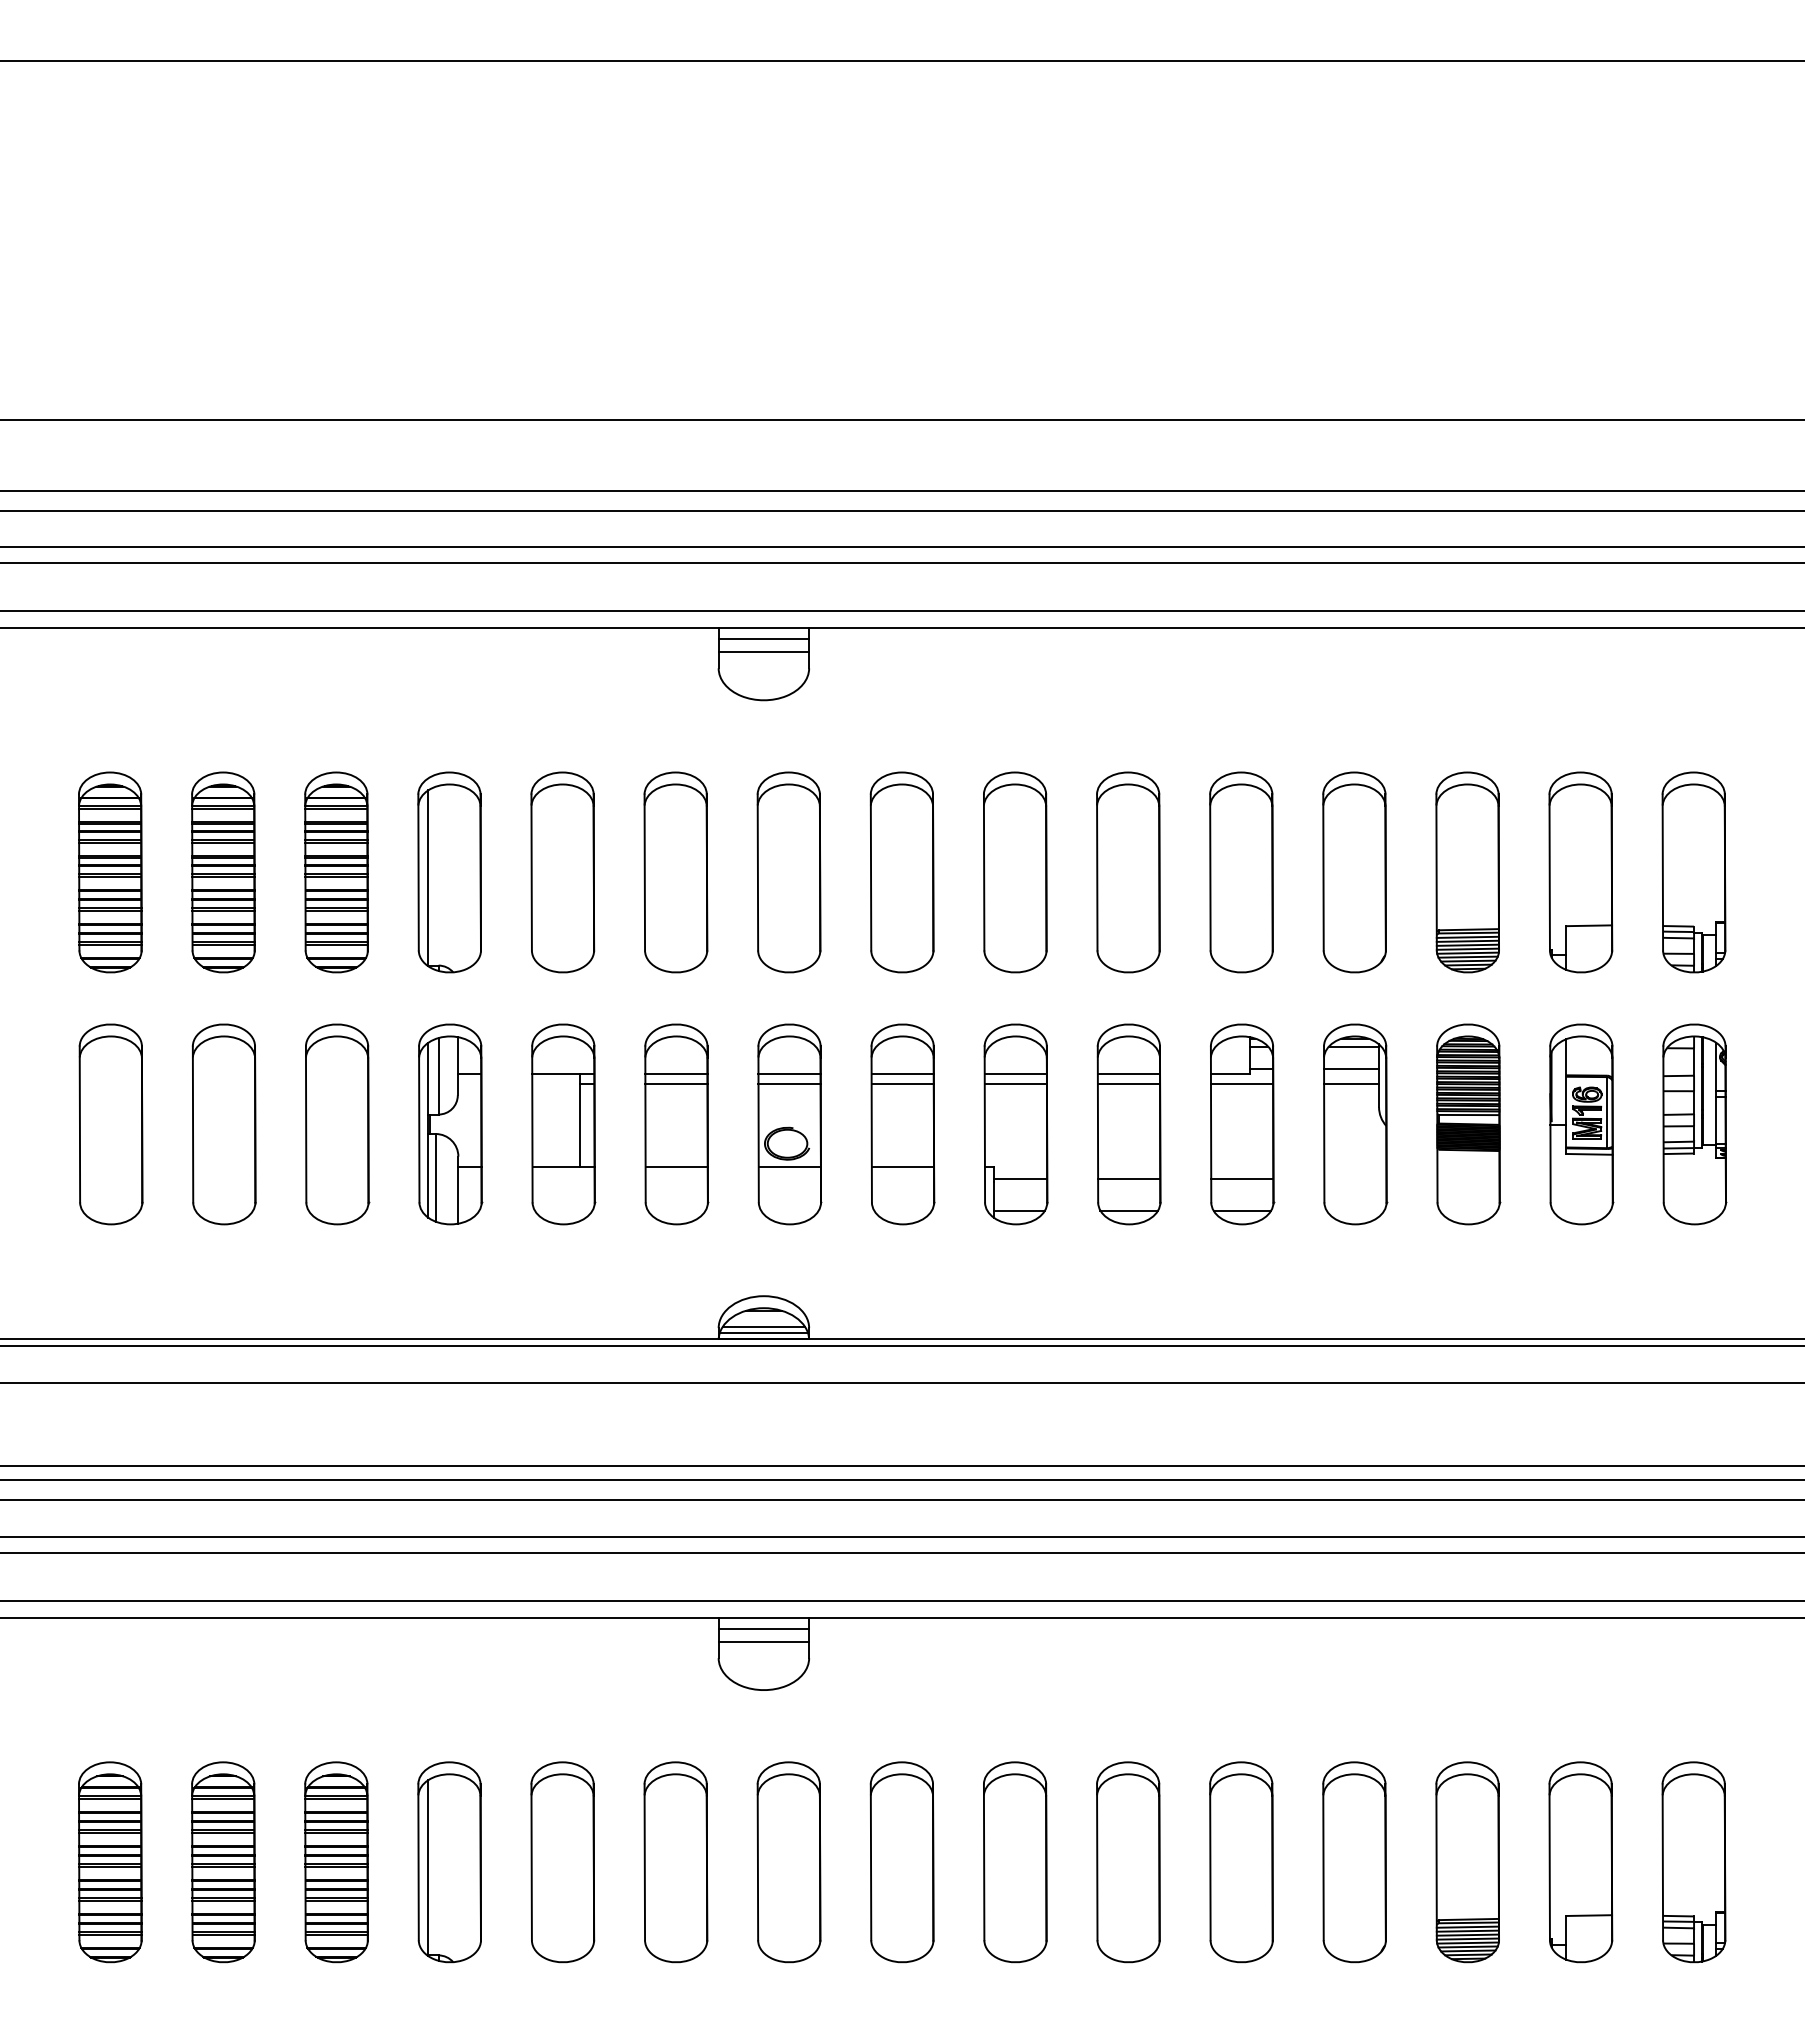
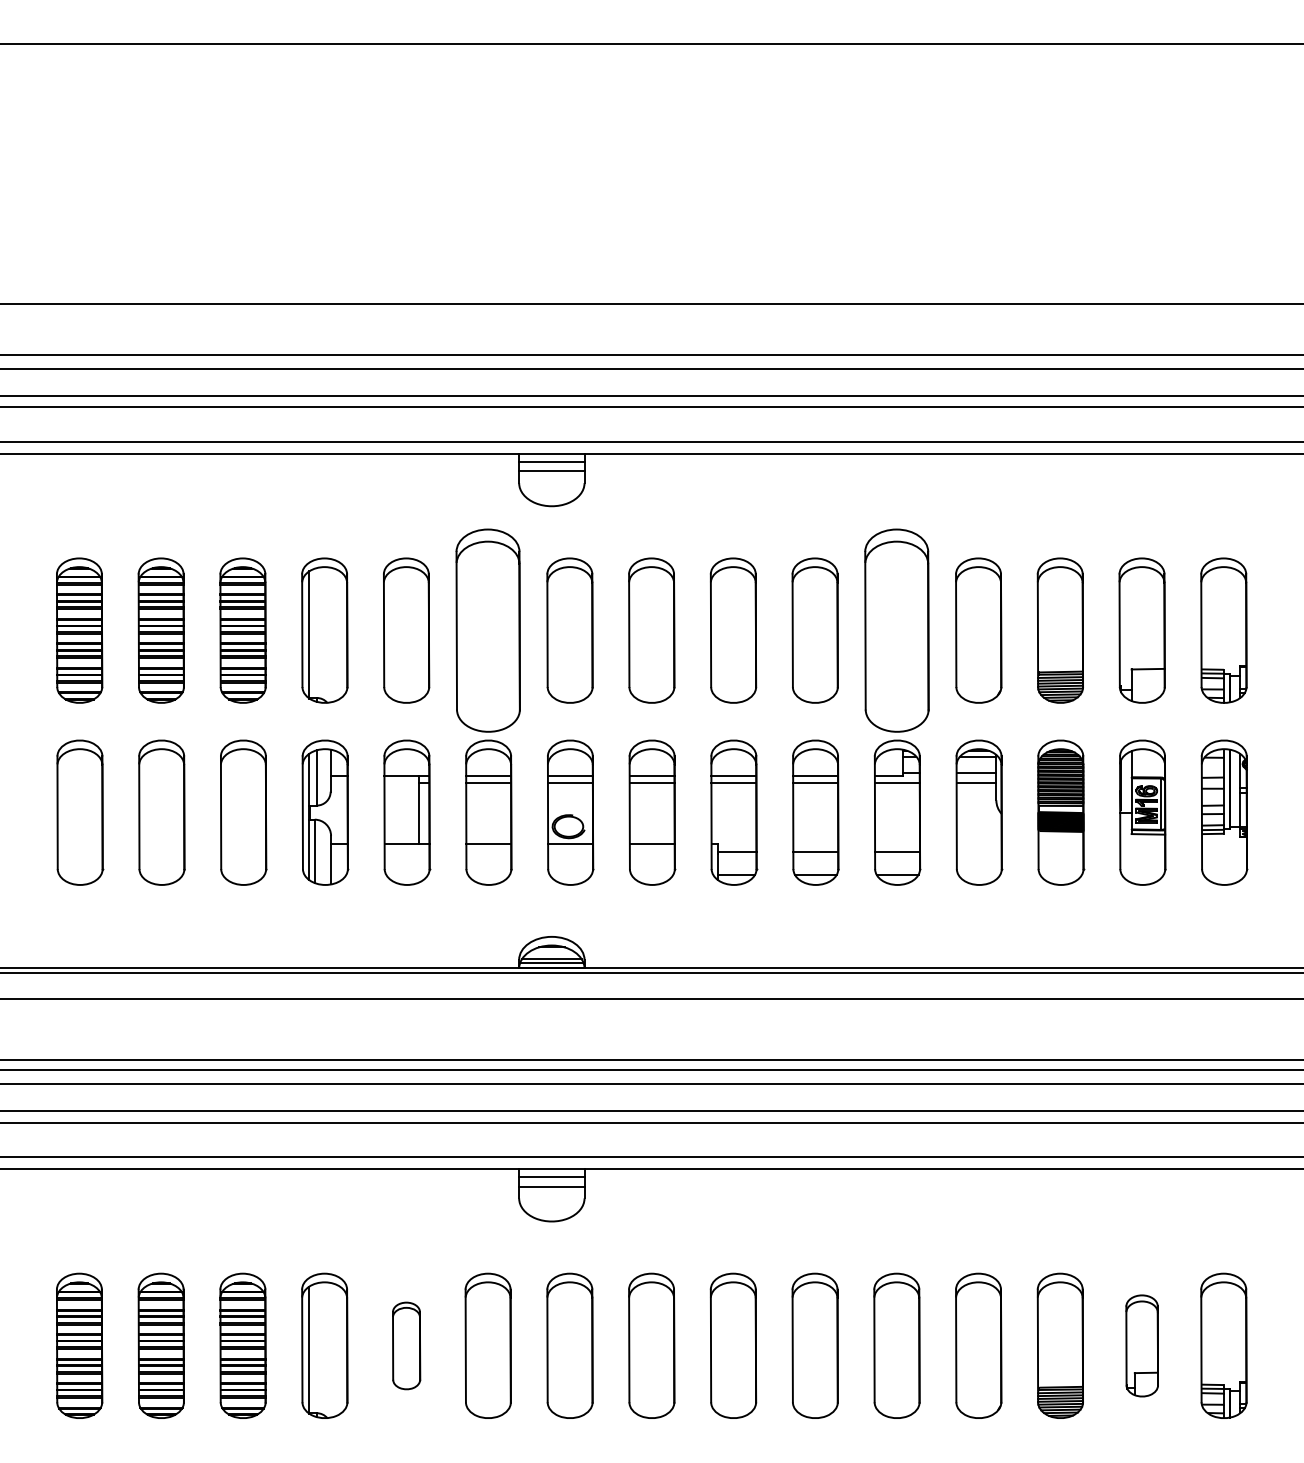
part: (675, 872) -> (487, 630), size x1.4
part: (1241, 872) -> (896, 630), size x1.4
part: (562, 1862) -> (406, 1346), size x0.6
part: (1580, 1862) -> (1141, 1346), size x0.7

